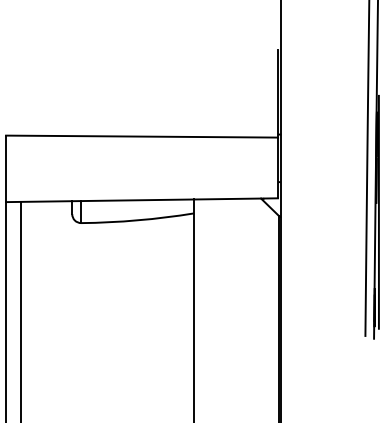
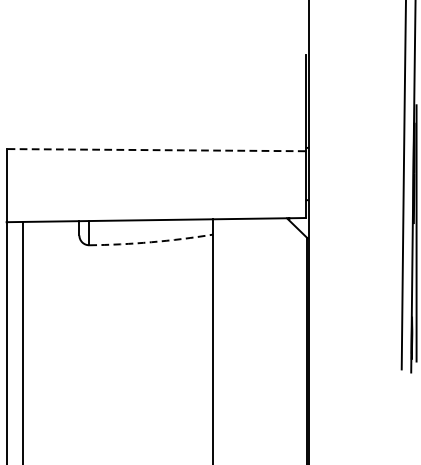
line: (142, 136) -> (156, 150), solid -> dashed
arc: (137, 220) -> (151, 242), solid -> dashed

